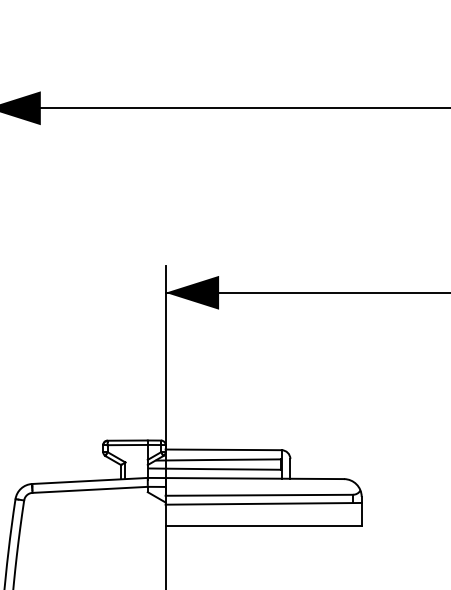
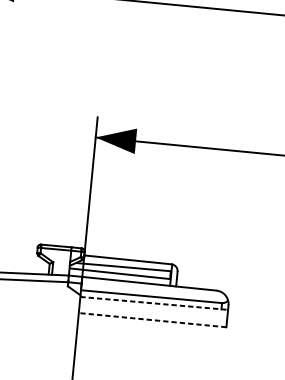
line: (264, 503) -> (154, 303), solid -> dashed
line: (263, 526) -> (152, 320), solid -> dashed

